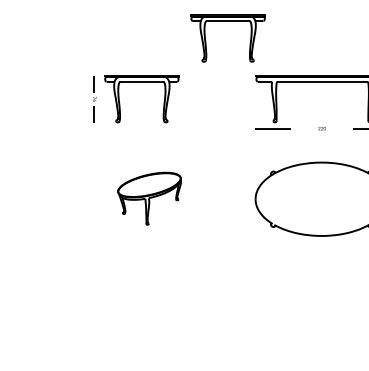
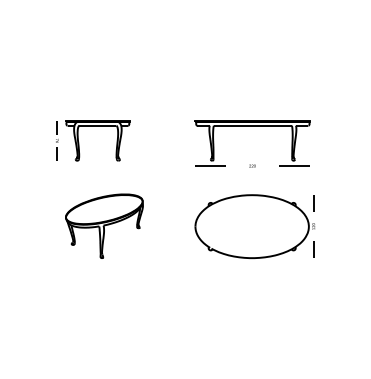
part: (227, 21) -> (171, 74), removed
part: (149, 197) -> (104, 225), size x1.43

